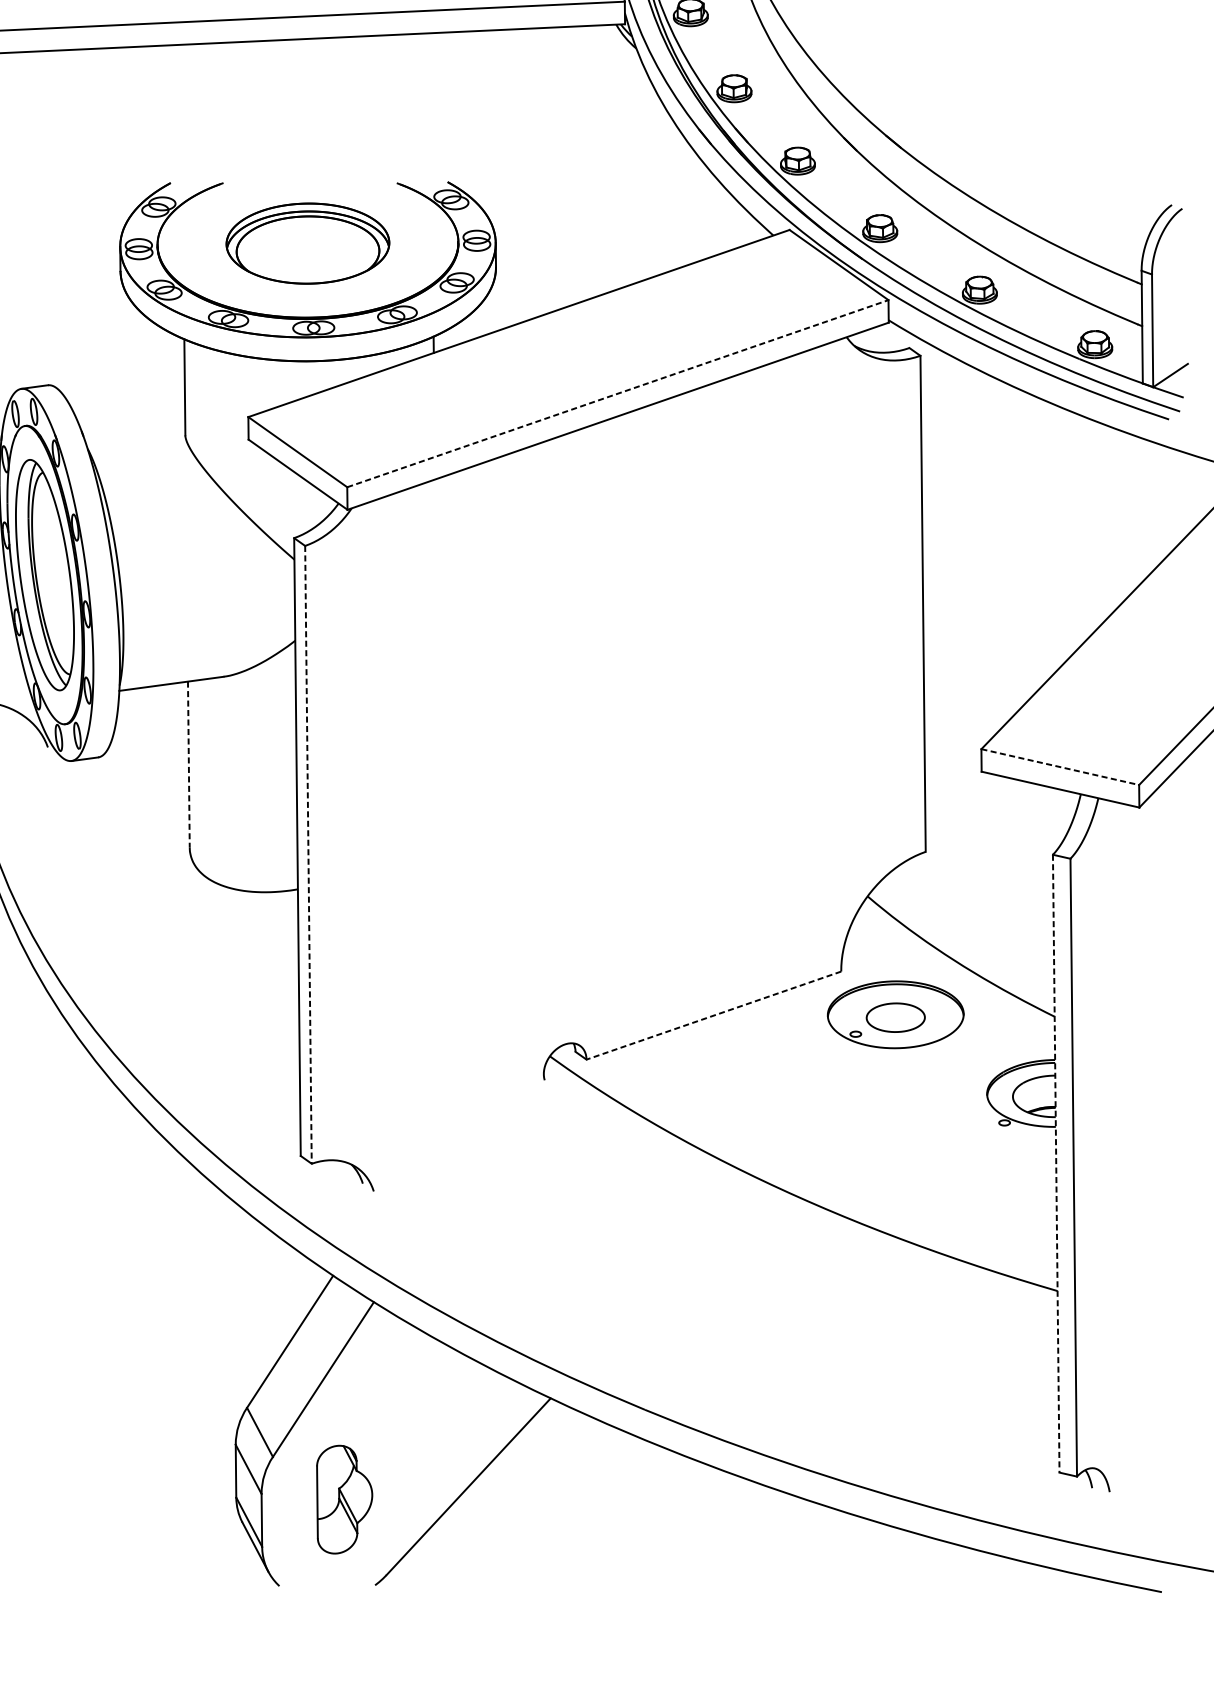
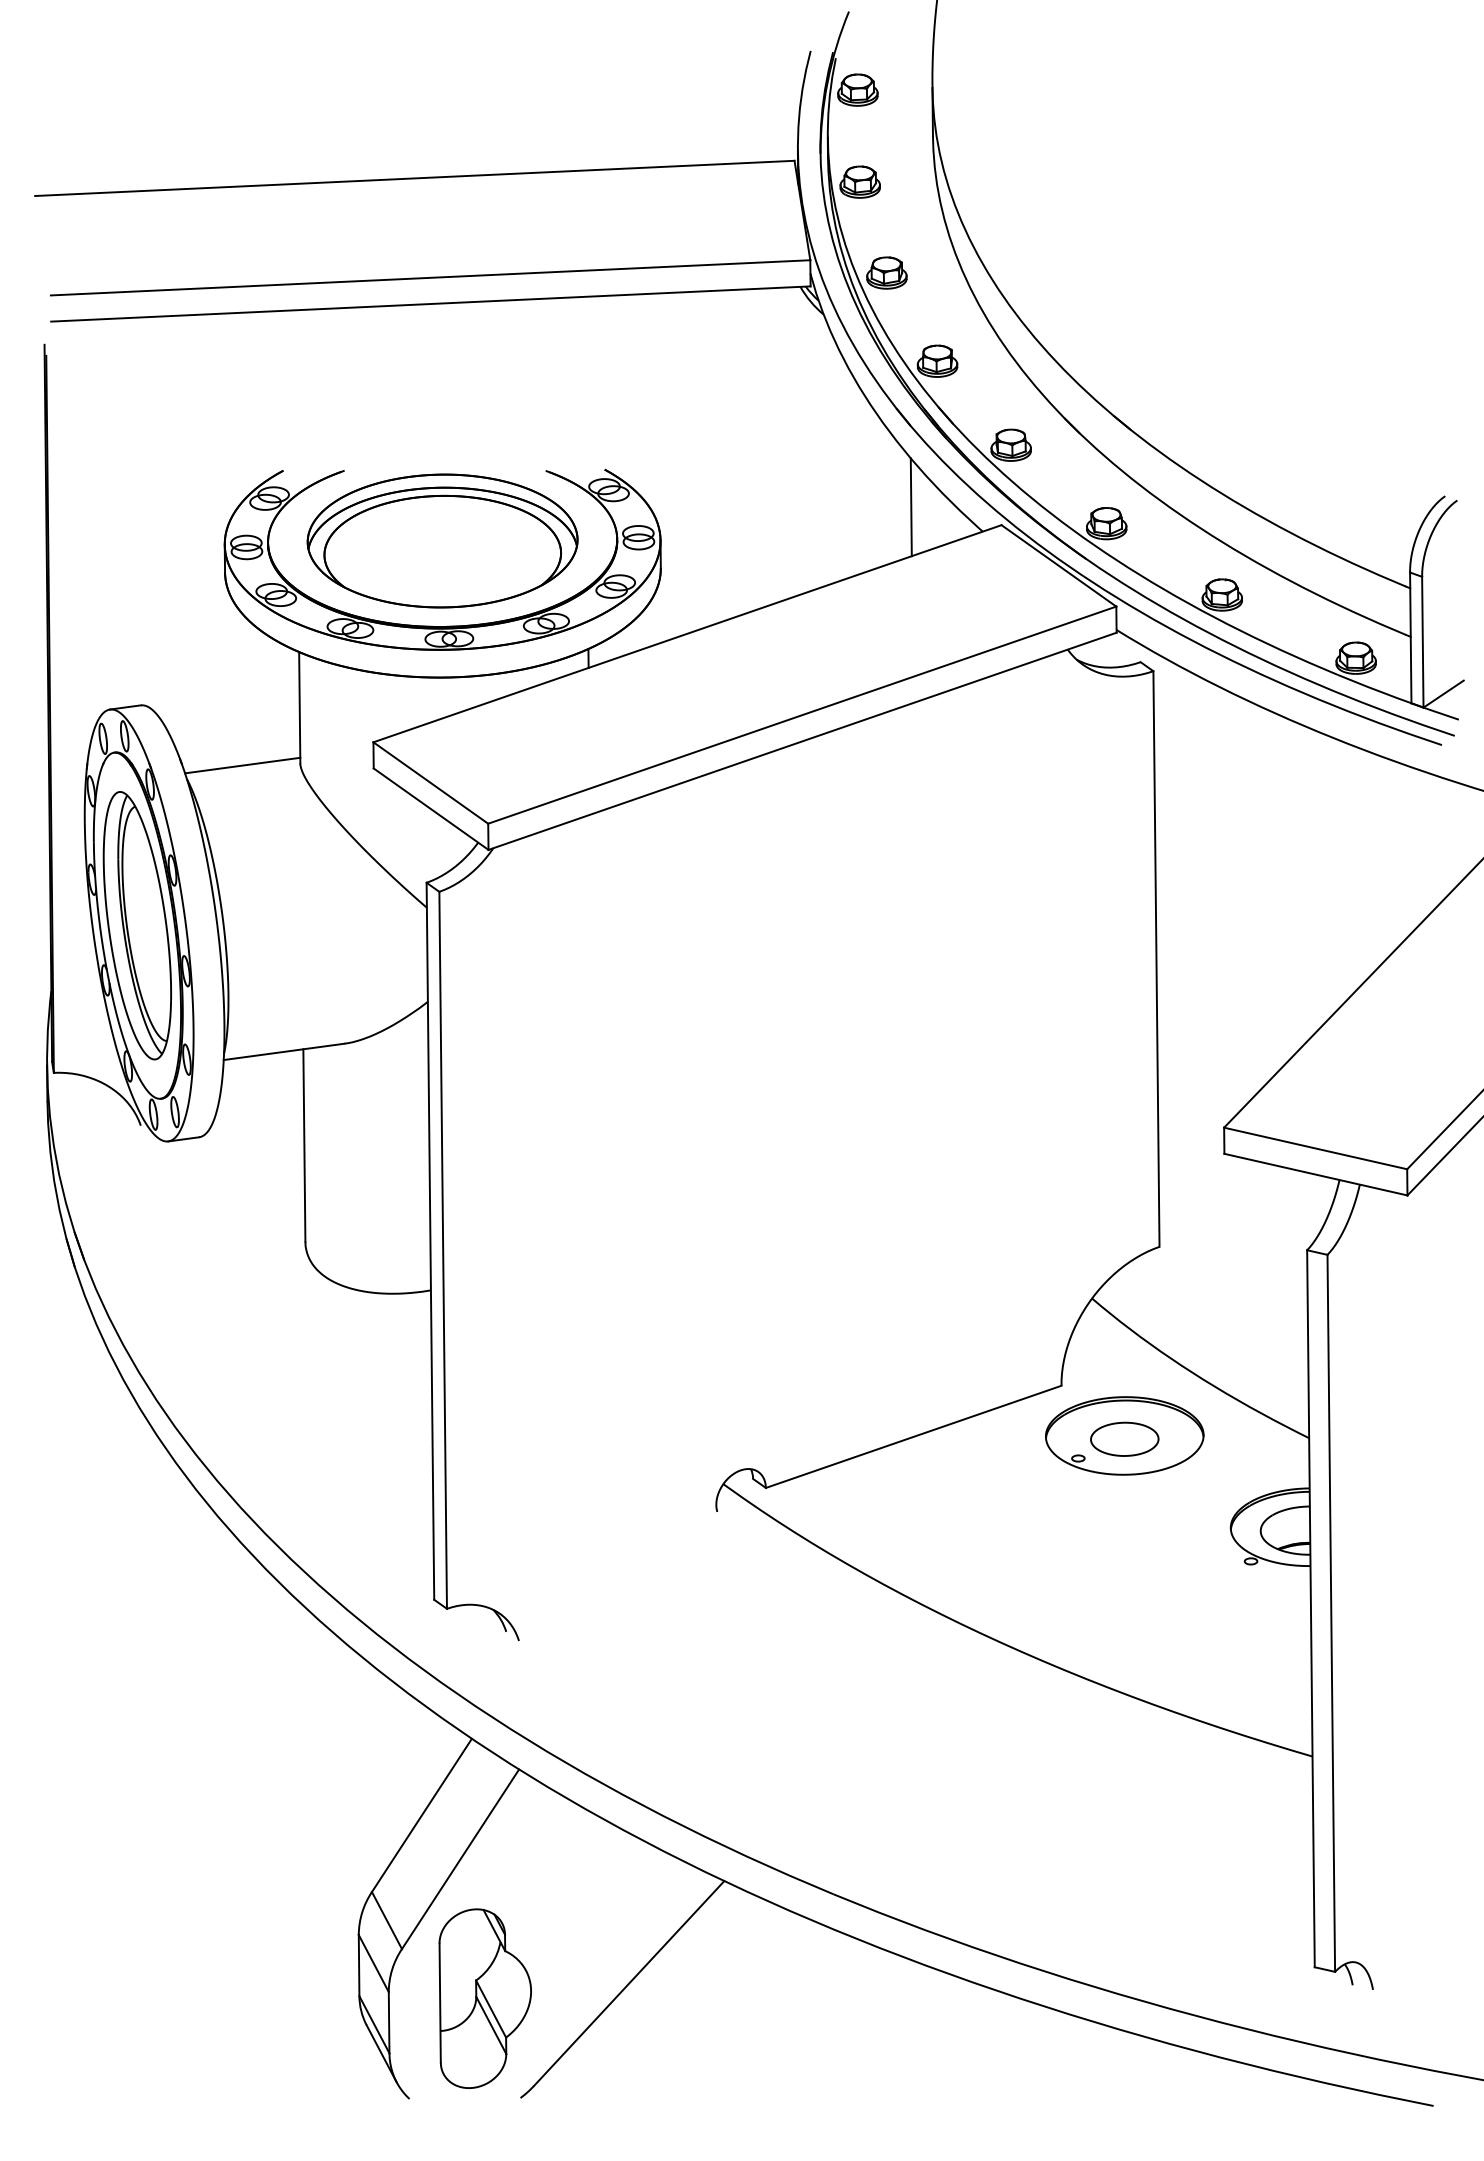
line: (711, 214) -> (910, 507), added
part: (307, 243) -> (442, 540), size x1.43
line: (618, 393) -> (802, 715), dashed -> solid
line: (135, 437) -> (242, 765), added
line: (188, 764) -> (304, 1145), dashed -> solid
line: (1060, 767) -> (1315, 1148), dashed -> solid
line: (308, 855) -> (443, 1250), dashed -> solid
line: (713, 1016) -> (913, 1437), dashed -> solid
line: (1055, 1163) -> (1310, 1608), dashed -> solid
part: (344, 1499) -> (484, 1998), size x1.43

